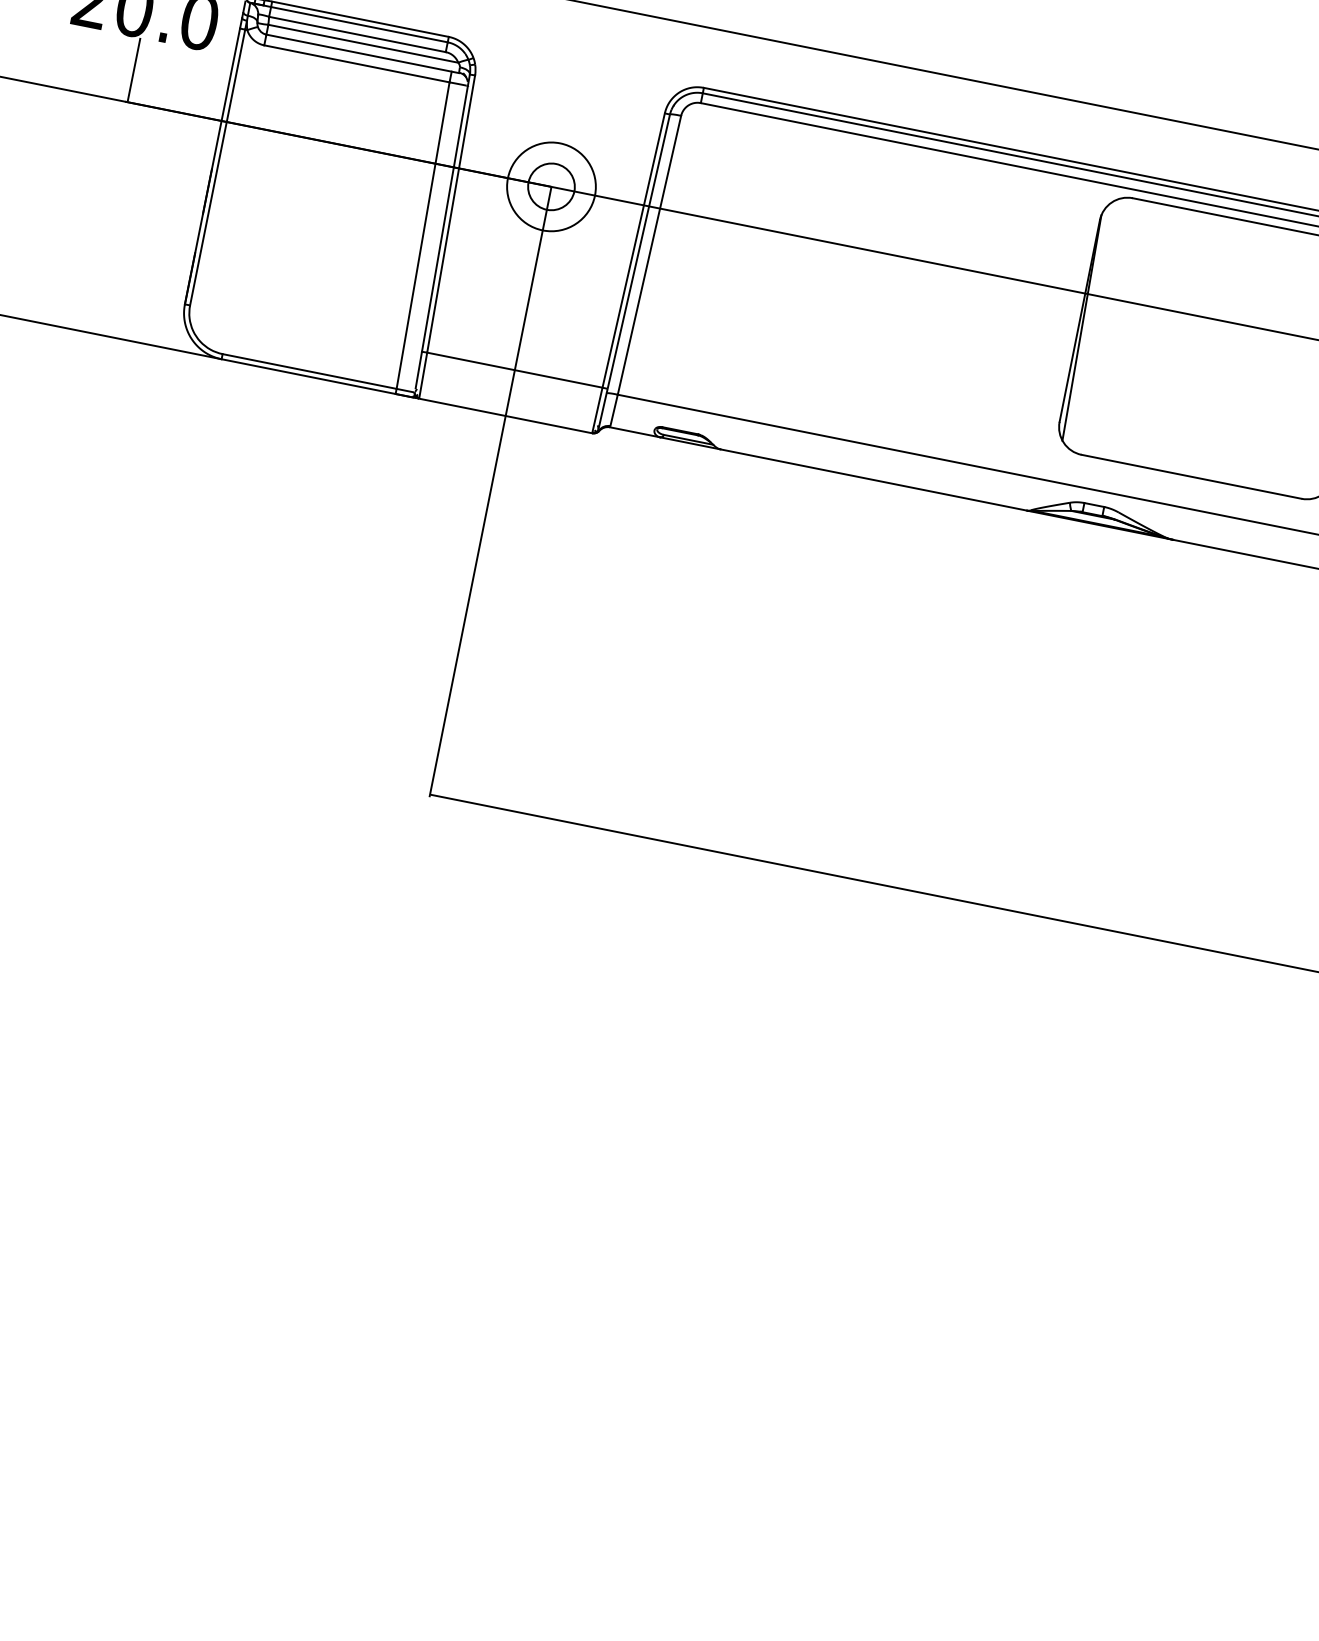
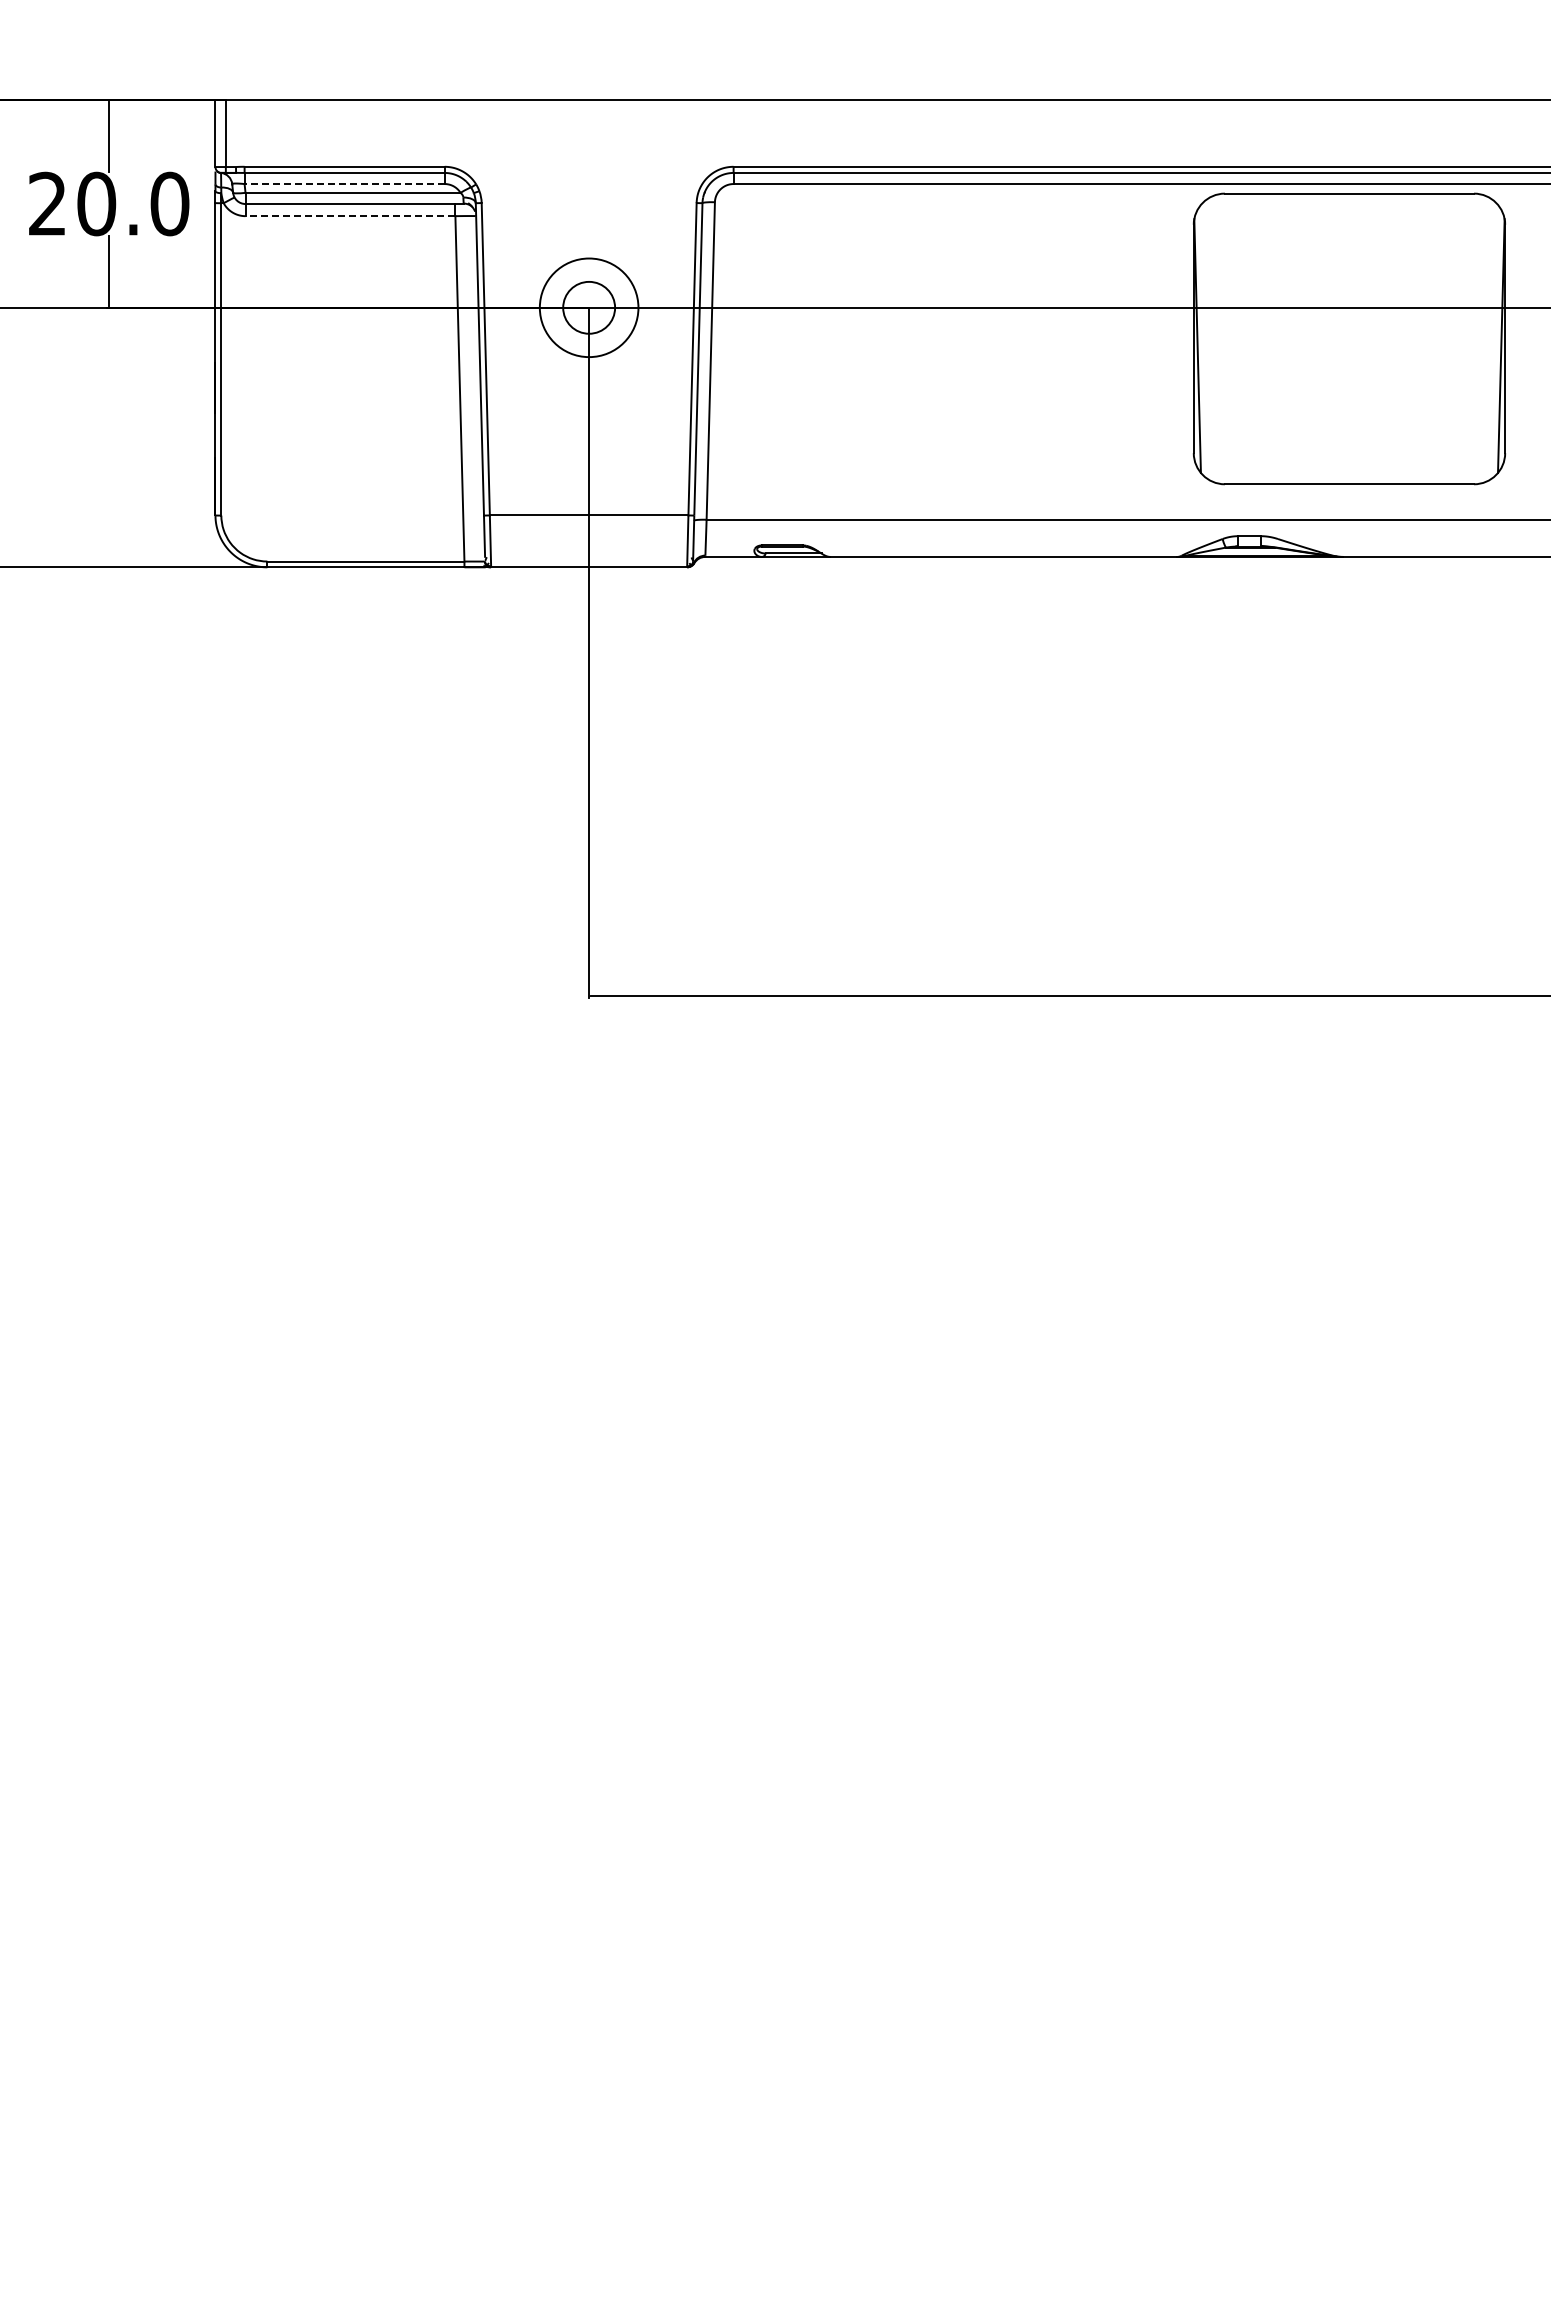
line: (357, 34) -> (344, 184), solid -> dashed
line: (356, 64) -> (350, 216), solid -> dashed

